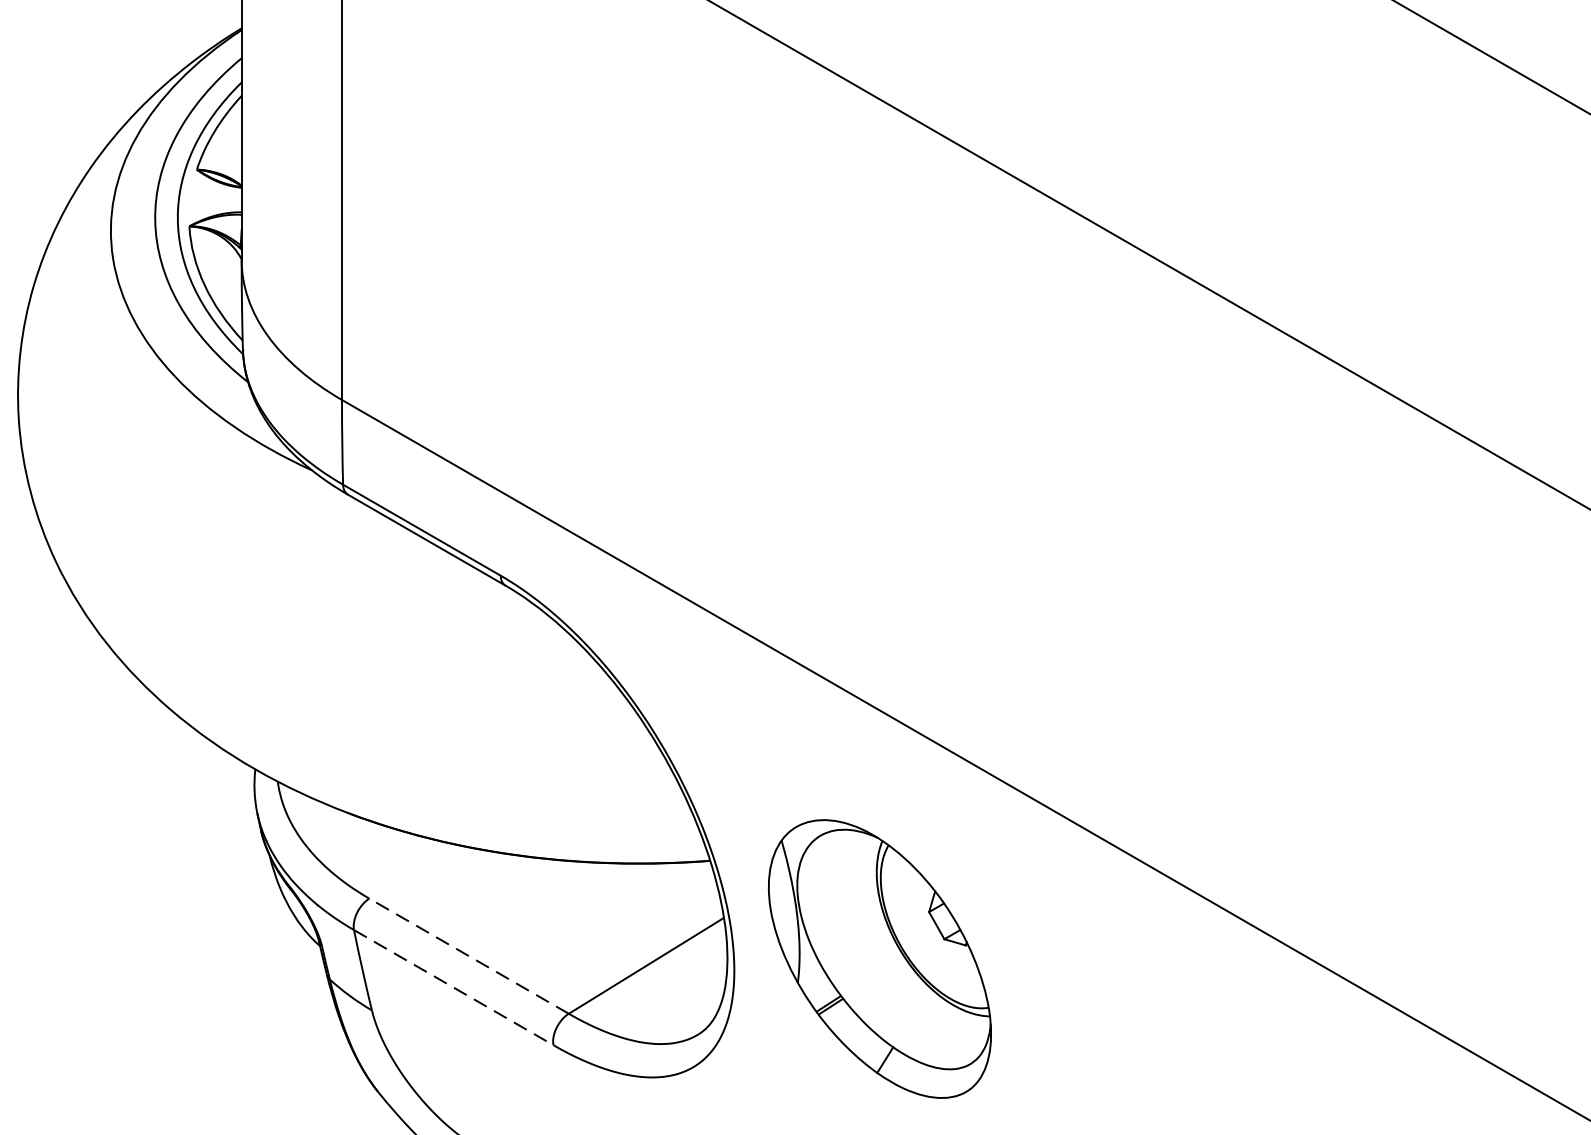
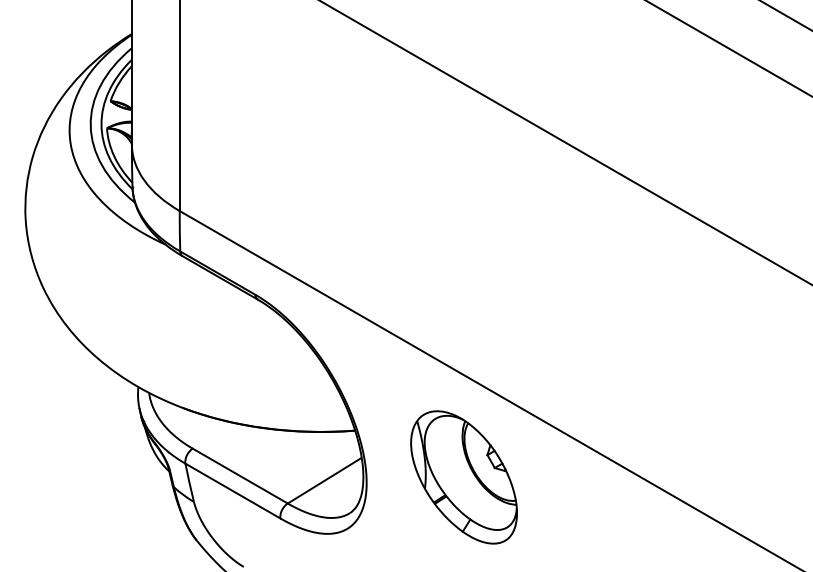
line: (469, 957) -> (240, 476), dashed -> solid
part: (878, 959) -> (463, 477), moved
line: (452, 988) -> (232, 491), dashed -> solid

